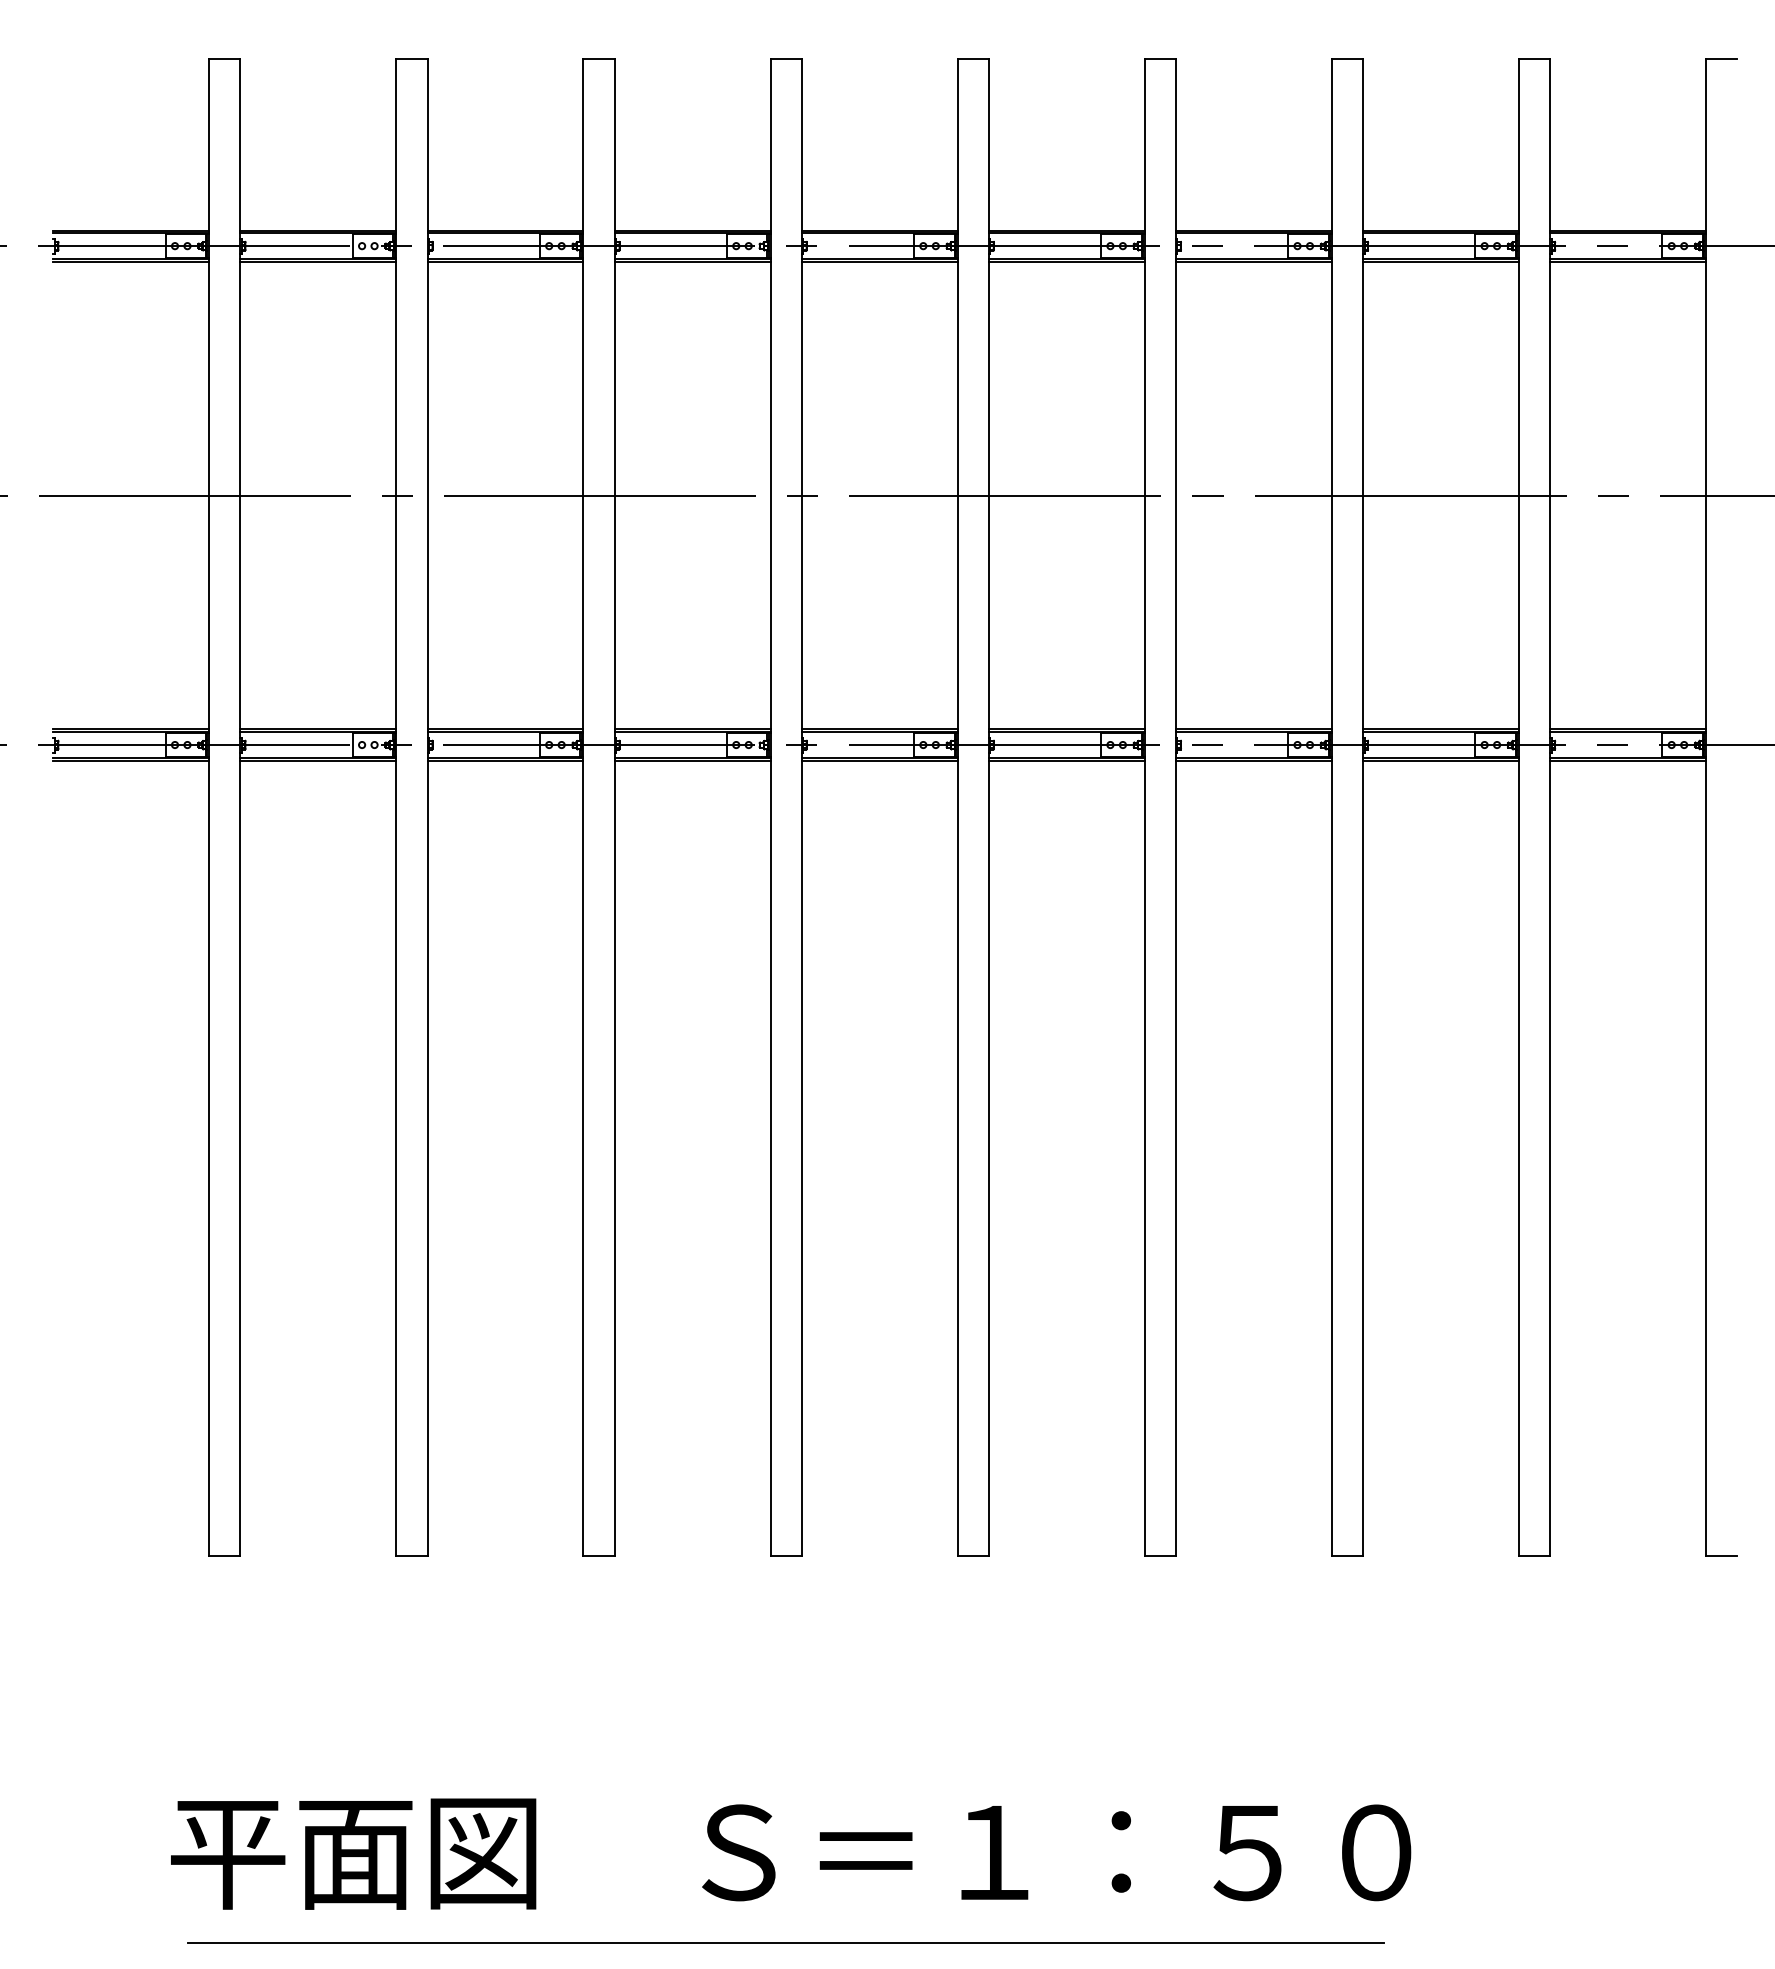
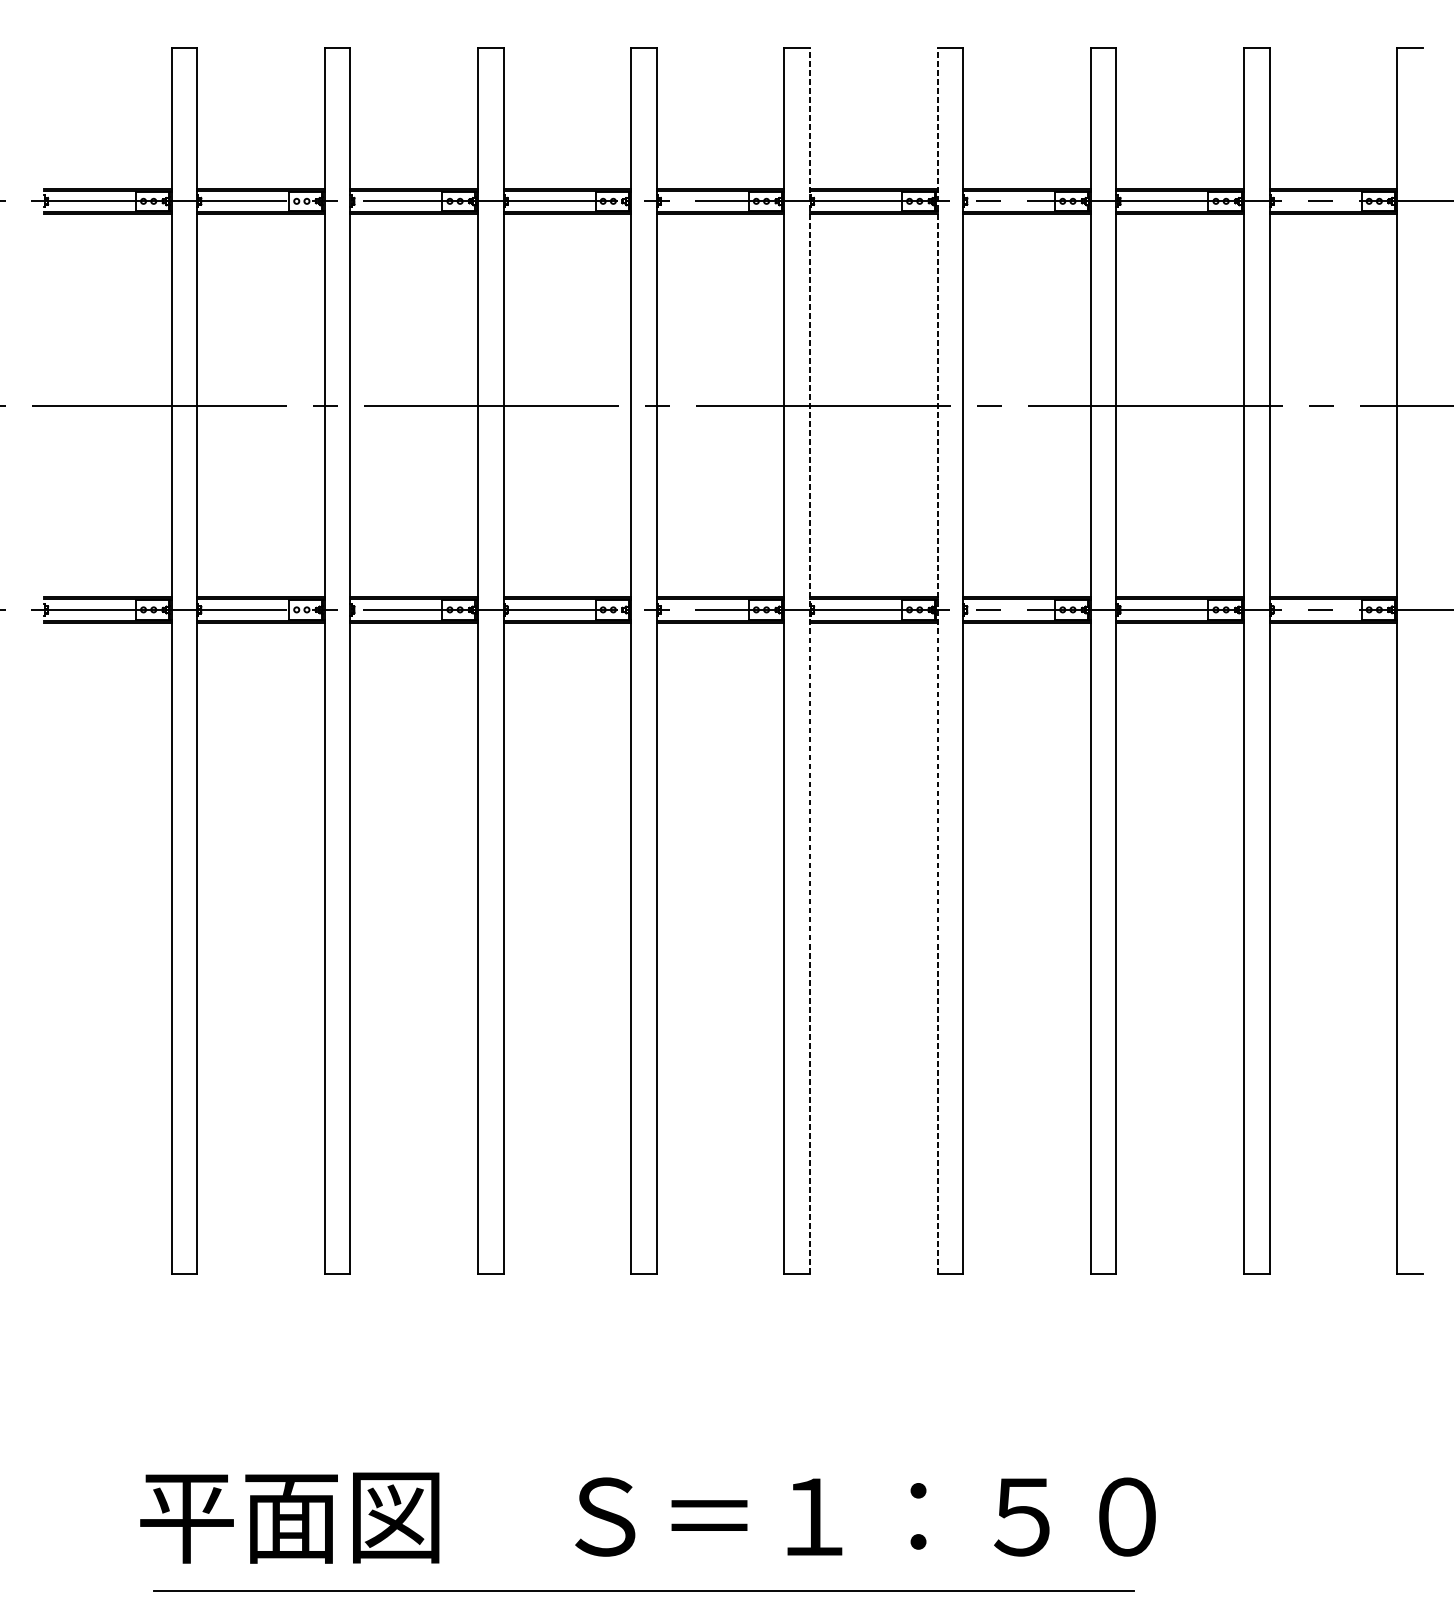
line: (988, 806) -> (809, 660), solid -> dashed
line: (1144, 806) -> (937, 660), solid -> dashed

